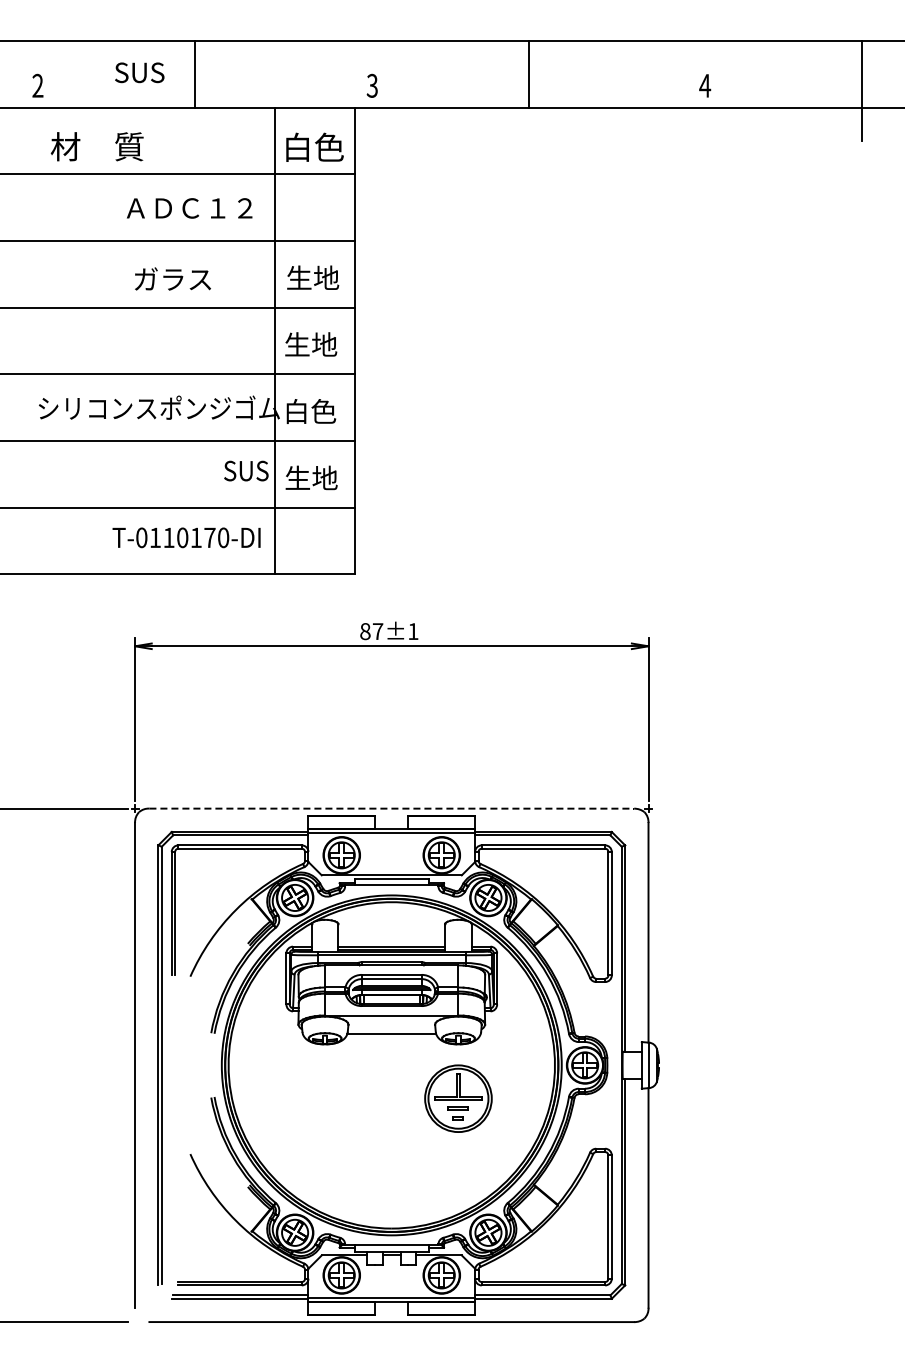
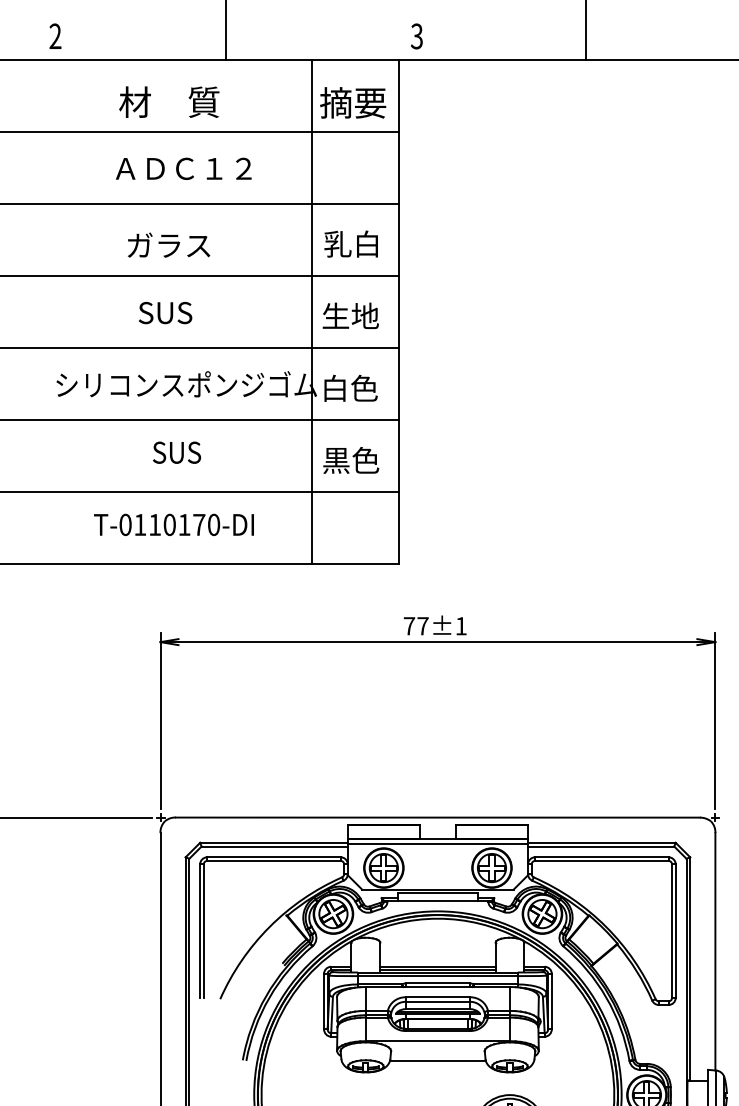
text: (139, 72) -> (165, 312), moved
text: (96, 146) -> (168, 101), moved
text: (312, 146) -> (352, 101), 白色 -> 摘要
text: (189, 208) -> (183, 168), moved
text: (312, 277) -> (352, 243), 生地 -> 乳白
text: (172, 278) -> (168, 244), moved
text: (246, 470) -> (177, 452), moved
text: (311, 477) -> (351, 459), 生地 -> 黒色
text: (186, 537) -> (173, 524), moved
text: (365, 631) -> (409, 626), 87±1 -> 77±1
line: (392, 808) -> (438, 817), dashed -> solid

